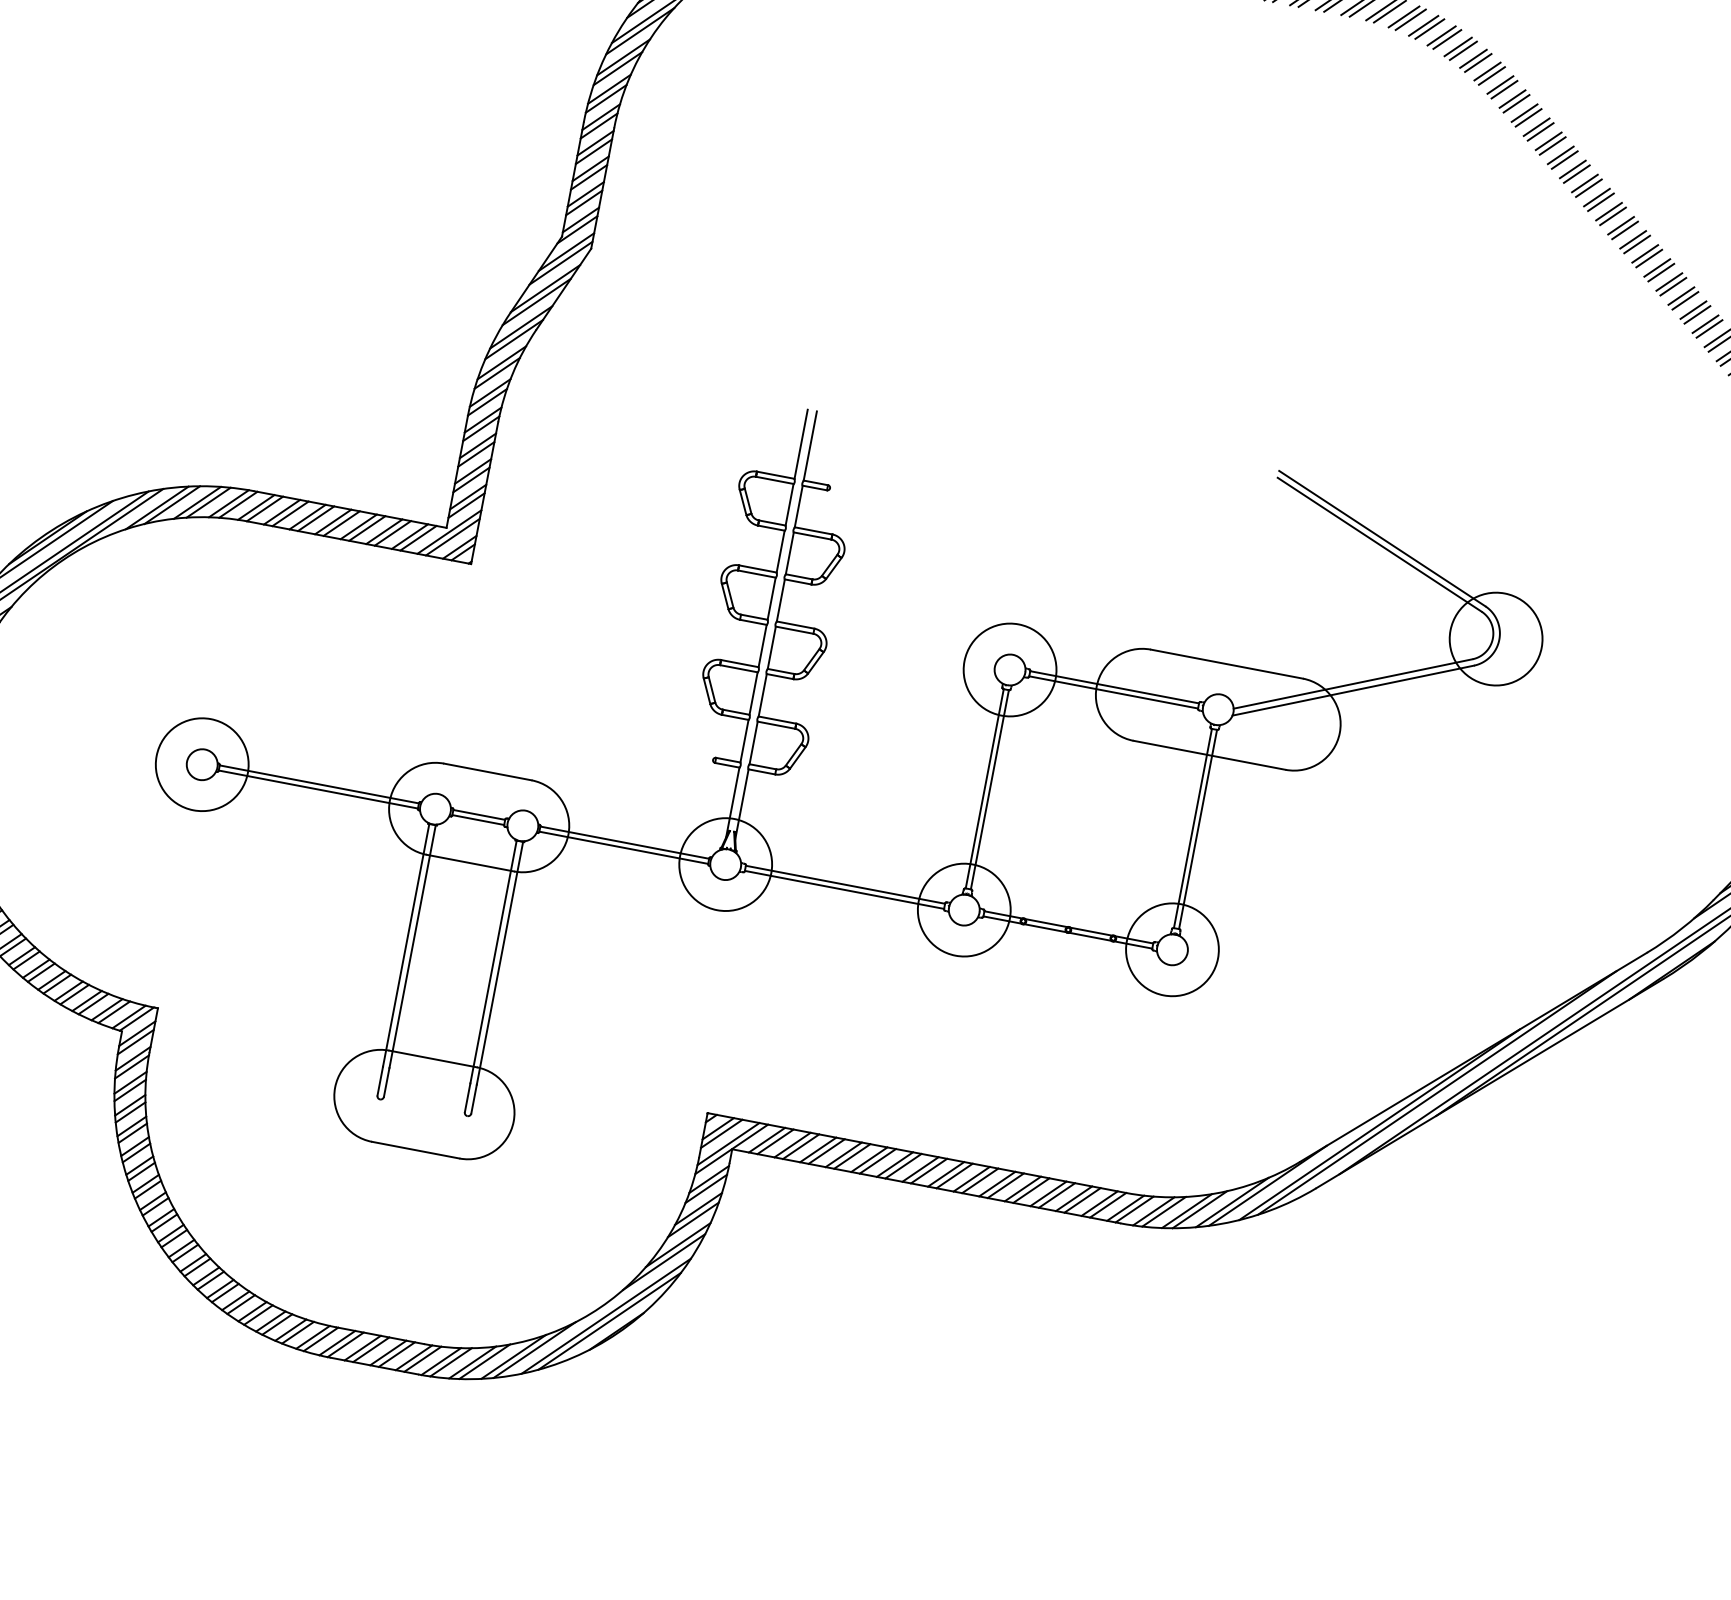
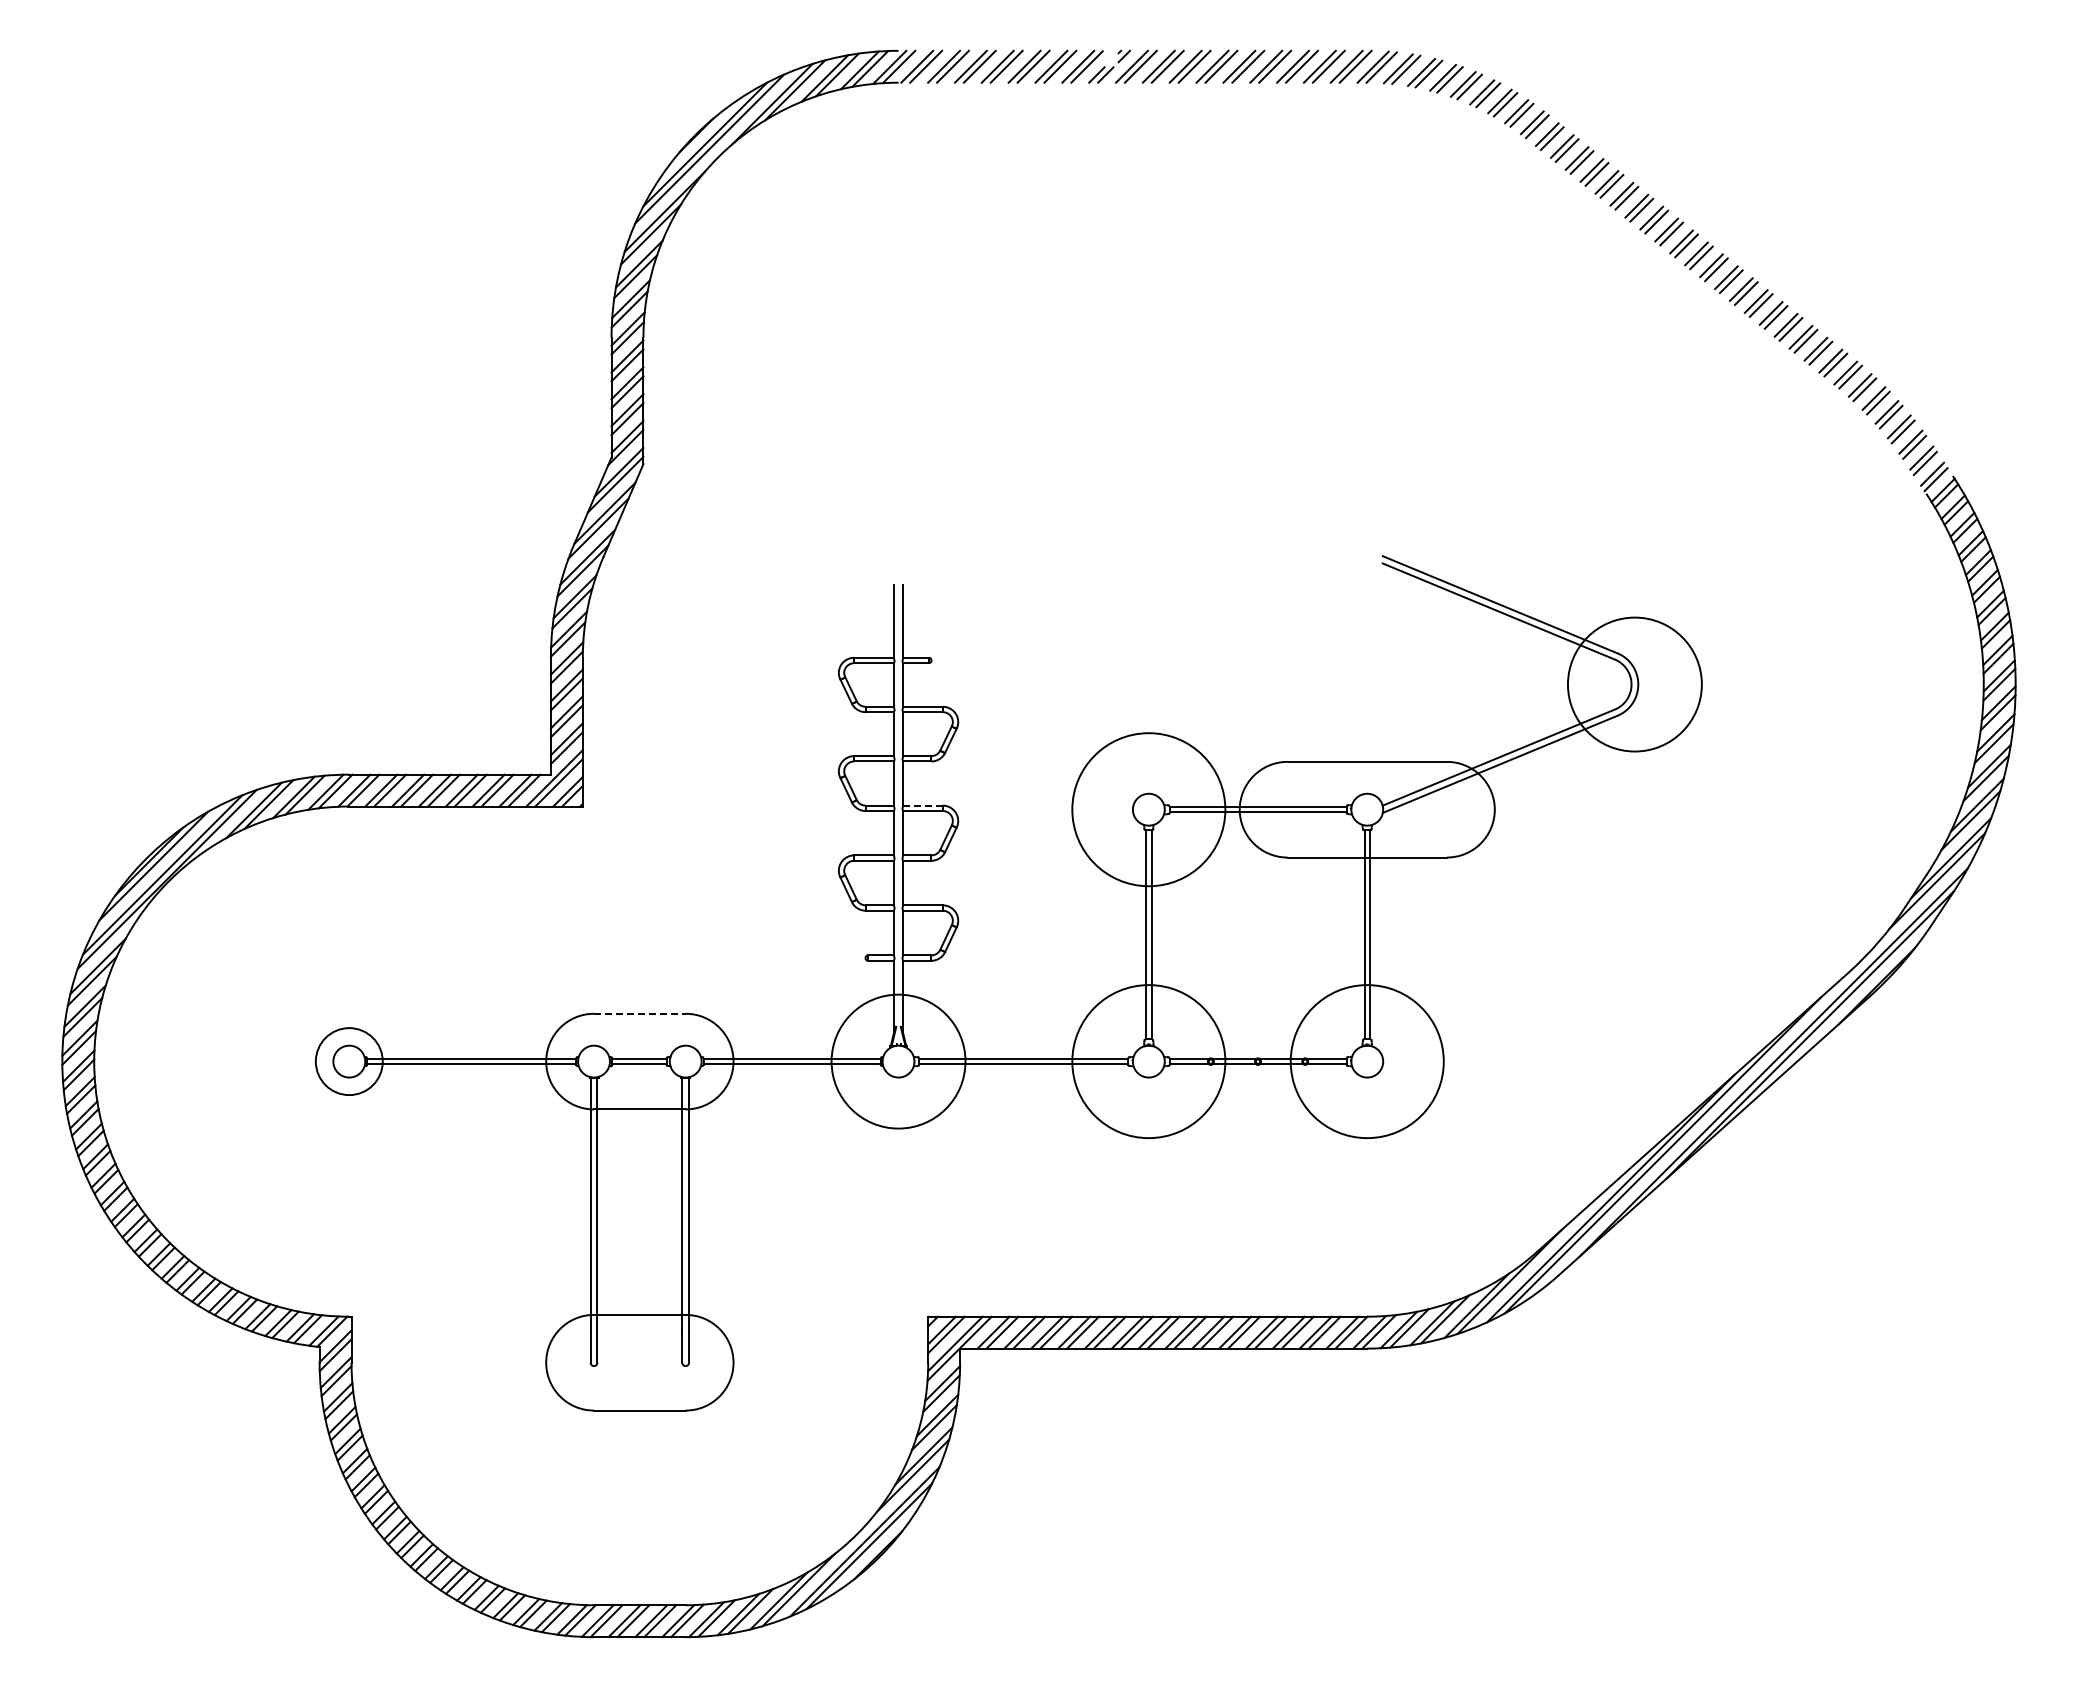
line: (796, 625) -> (923, 805), solid -> dashed
circle: (1495, 638) -> (1634, 684), size x1.4
circle: (1009, 669) -> (1148, 809), size x1.6
circle: (202, 764) -> (349, 1061), size x0.7
line: (487, 771) -> (639, 1013), solid -> dashed
circle: (725, 864) -> (898, 1061), size x1.4
circle: (963, 909) -> (1148, 1061), size x1.6
circle: (1172, 949) -> (1367, 1061), size x1.6

